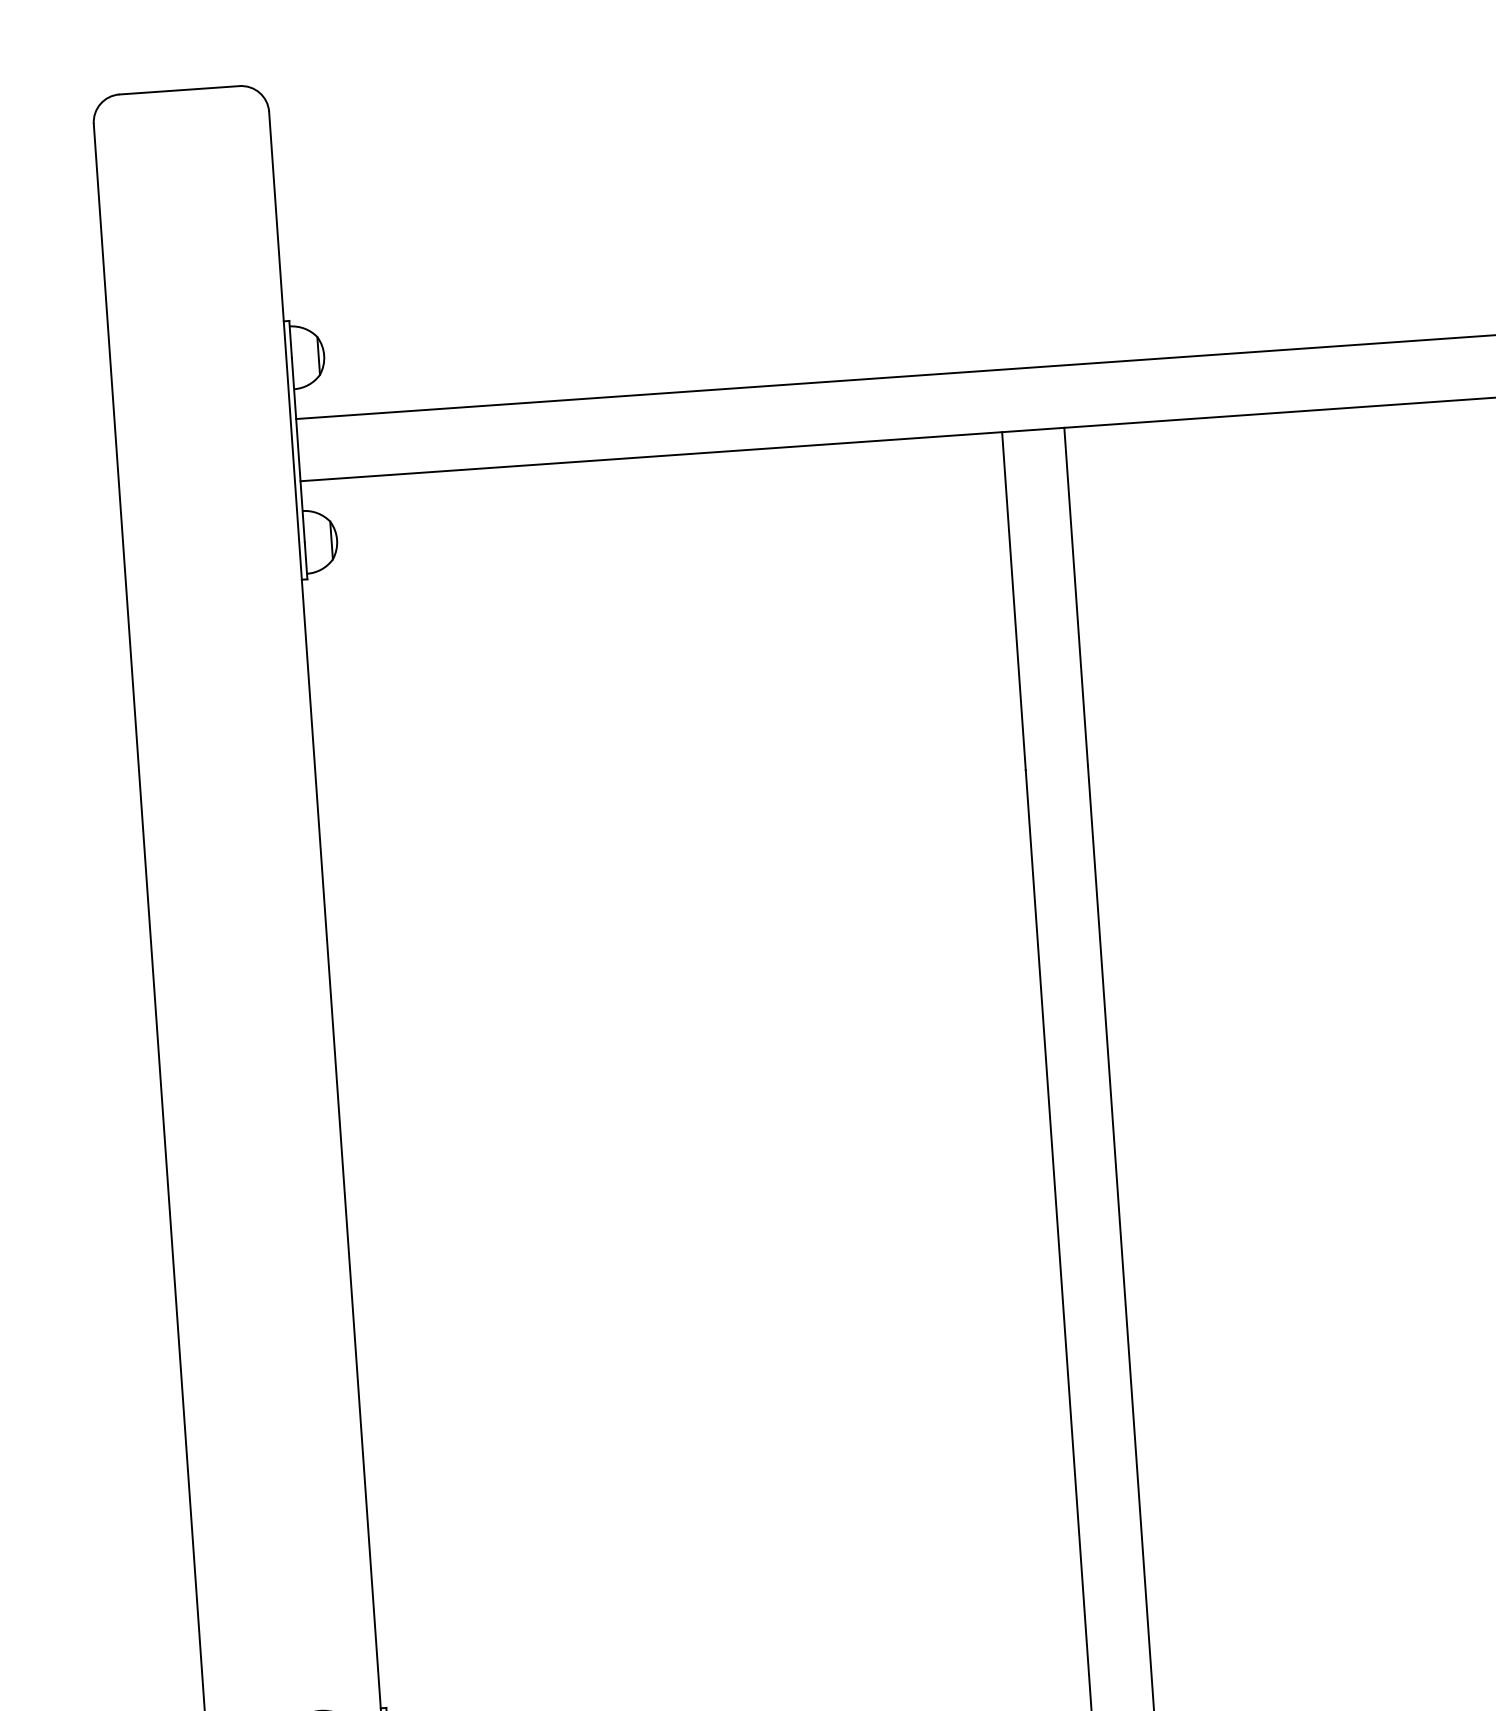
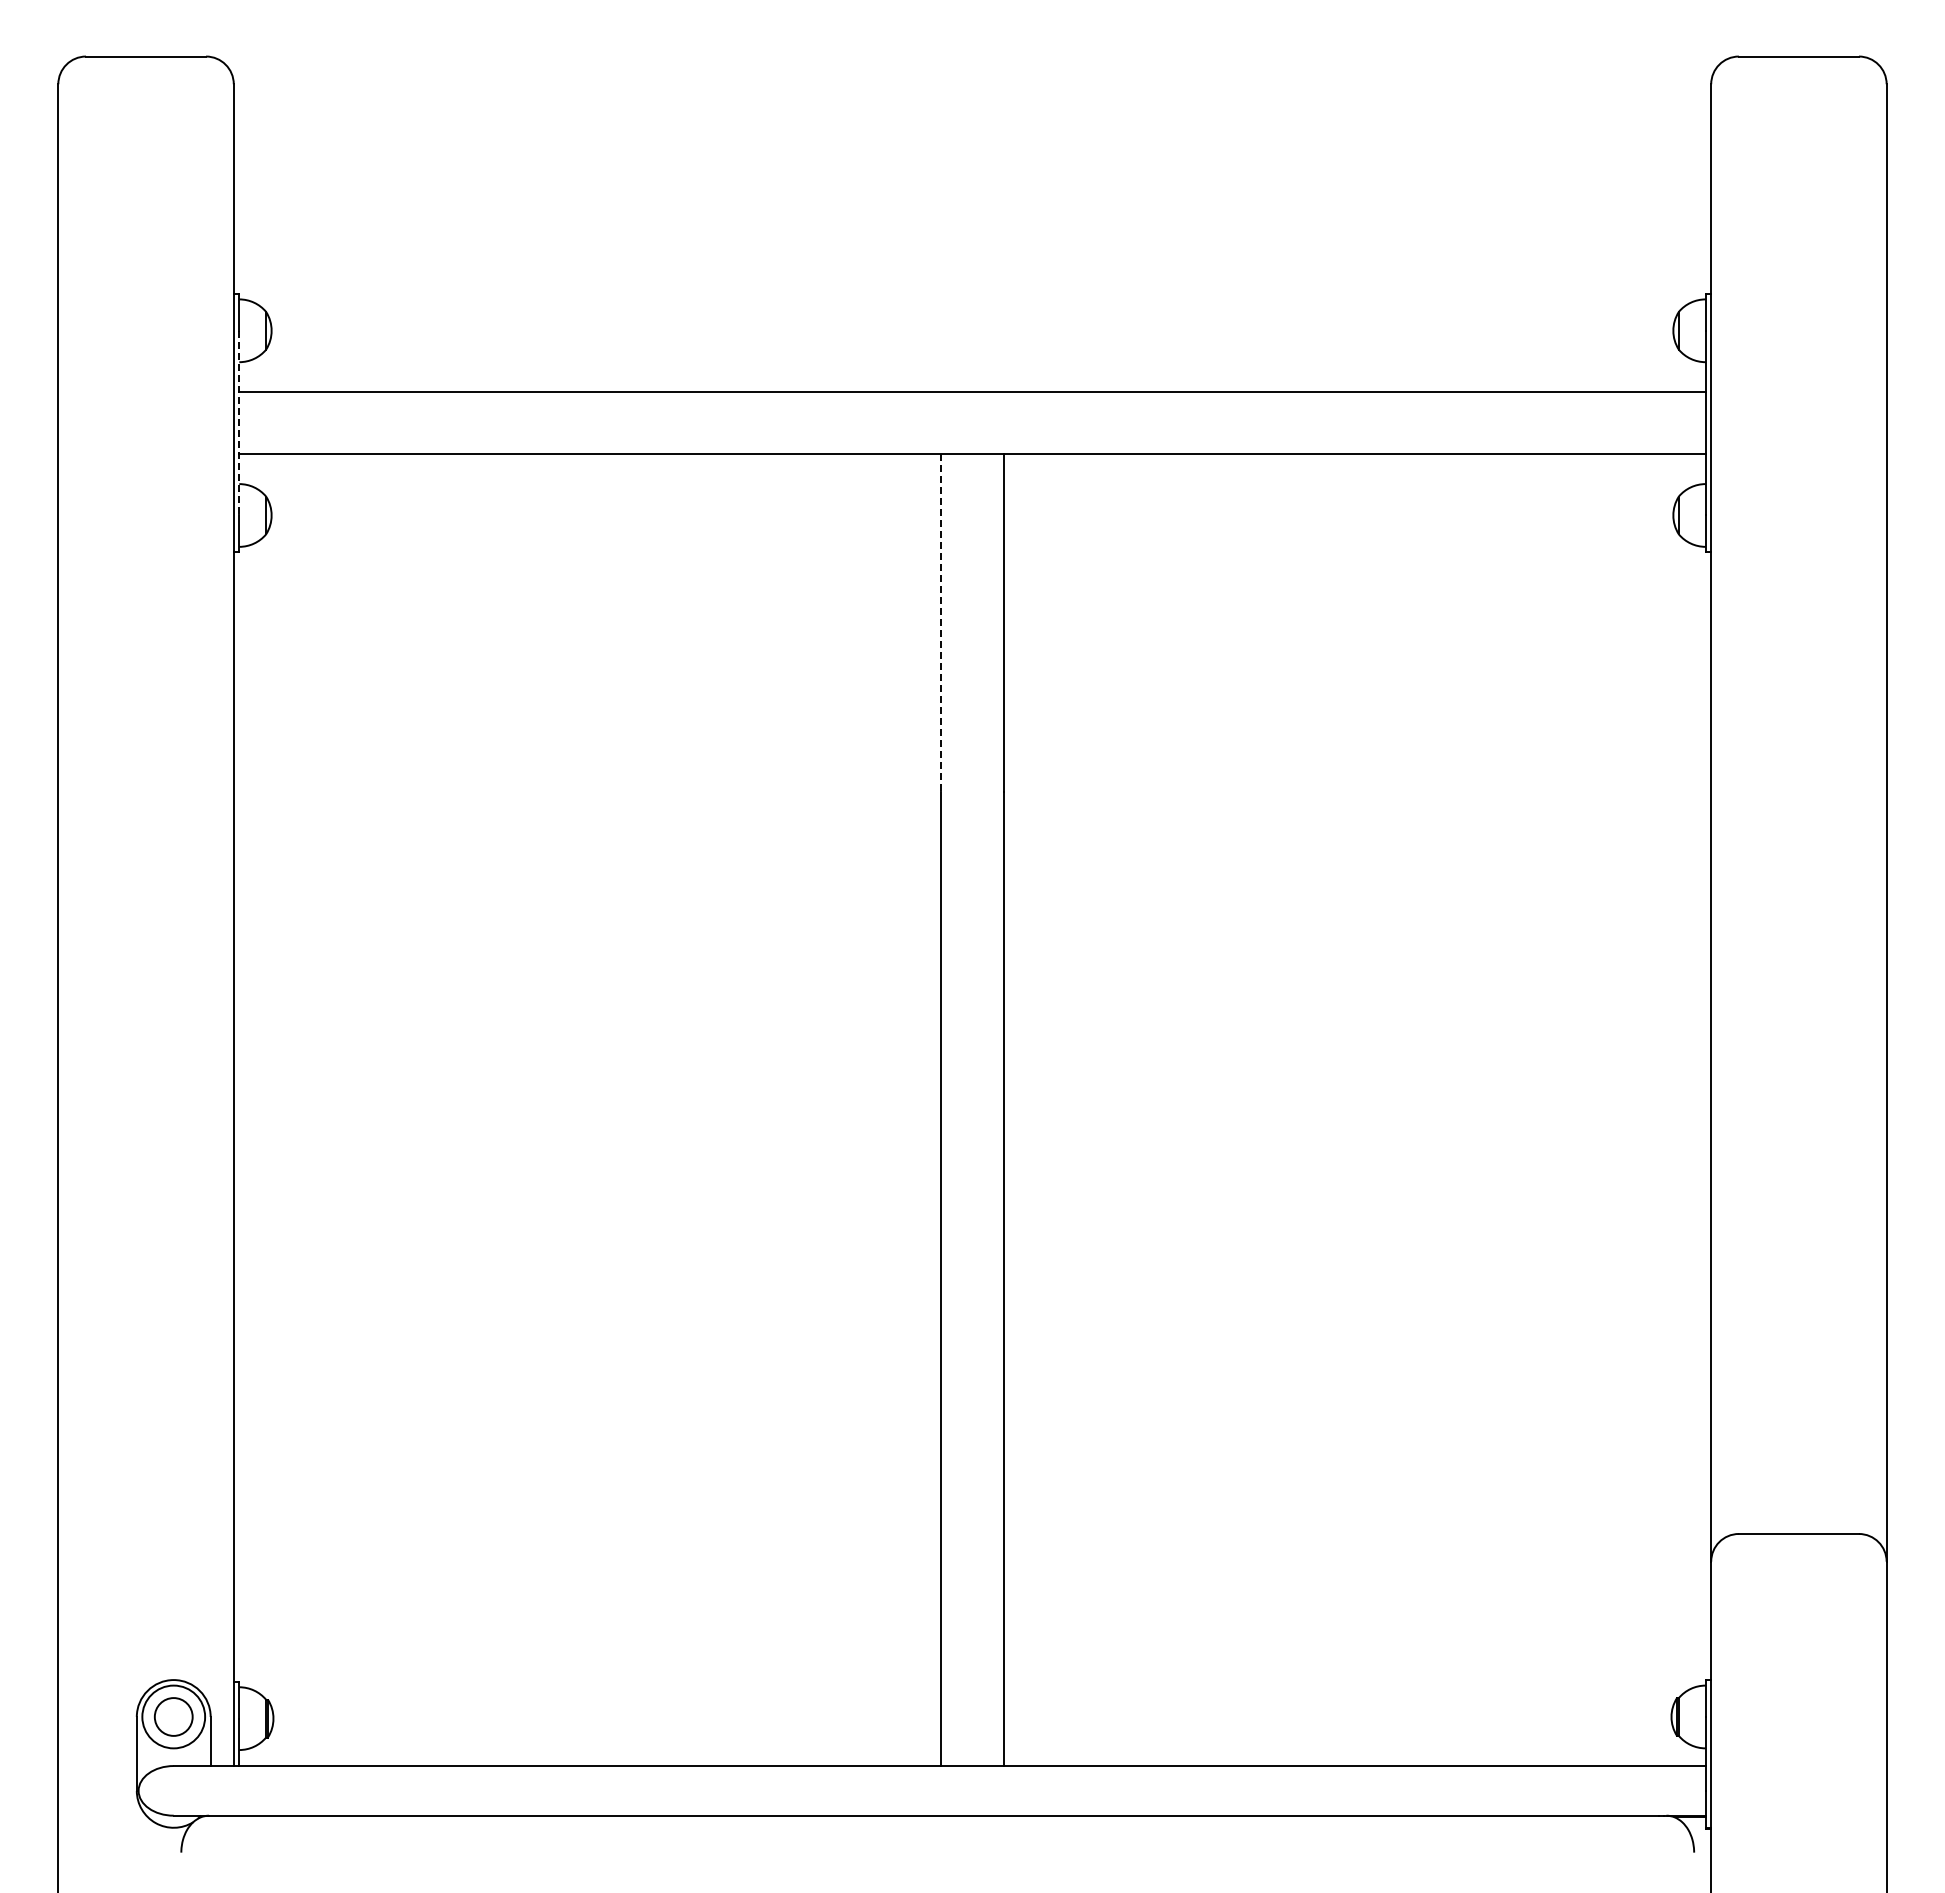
line: (298, 450) -> (239, 423), solid -> dashed
line: (1014, 601) -> (941, 623), solid -> dashed

